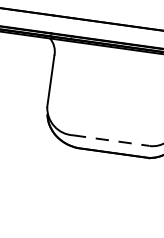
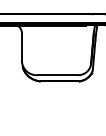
line: (112, 141) -> (58, 75), dashed -> solid

